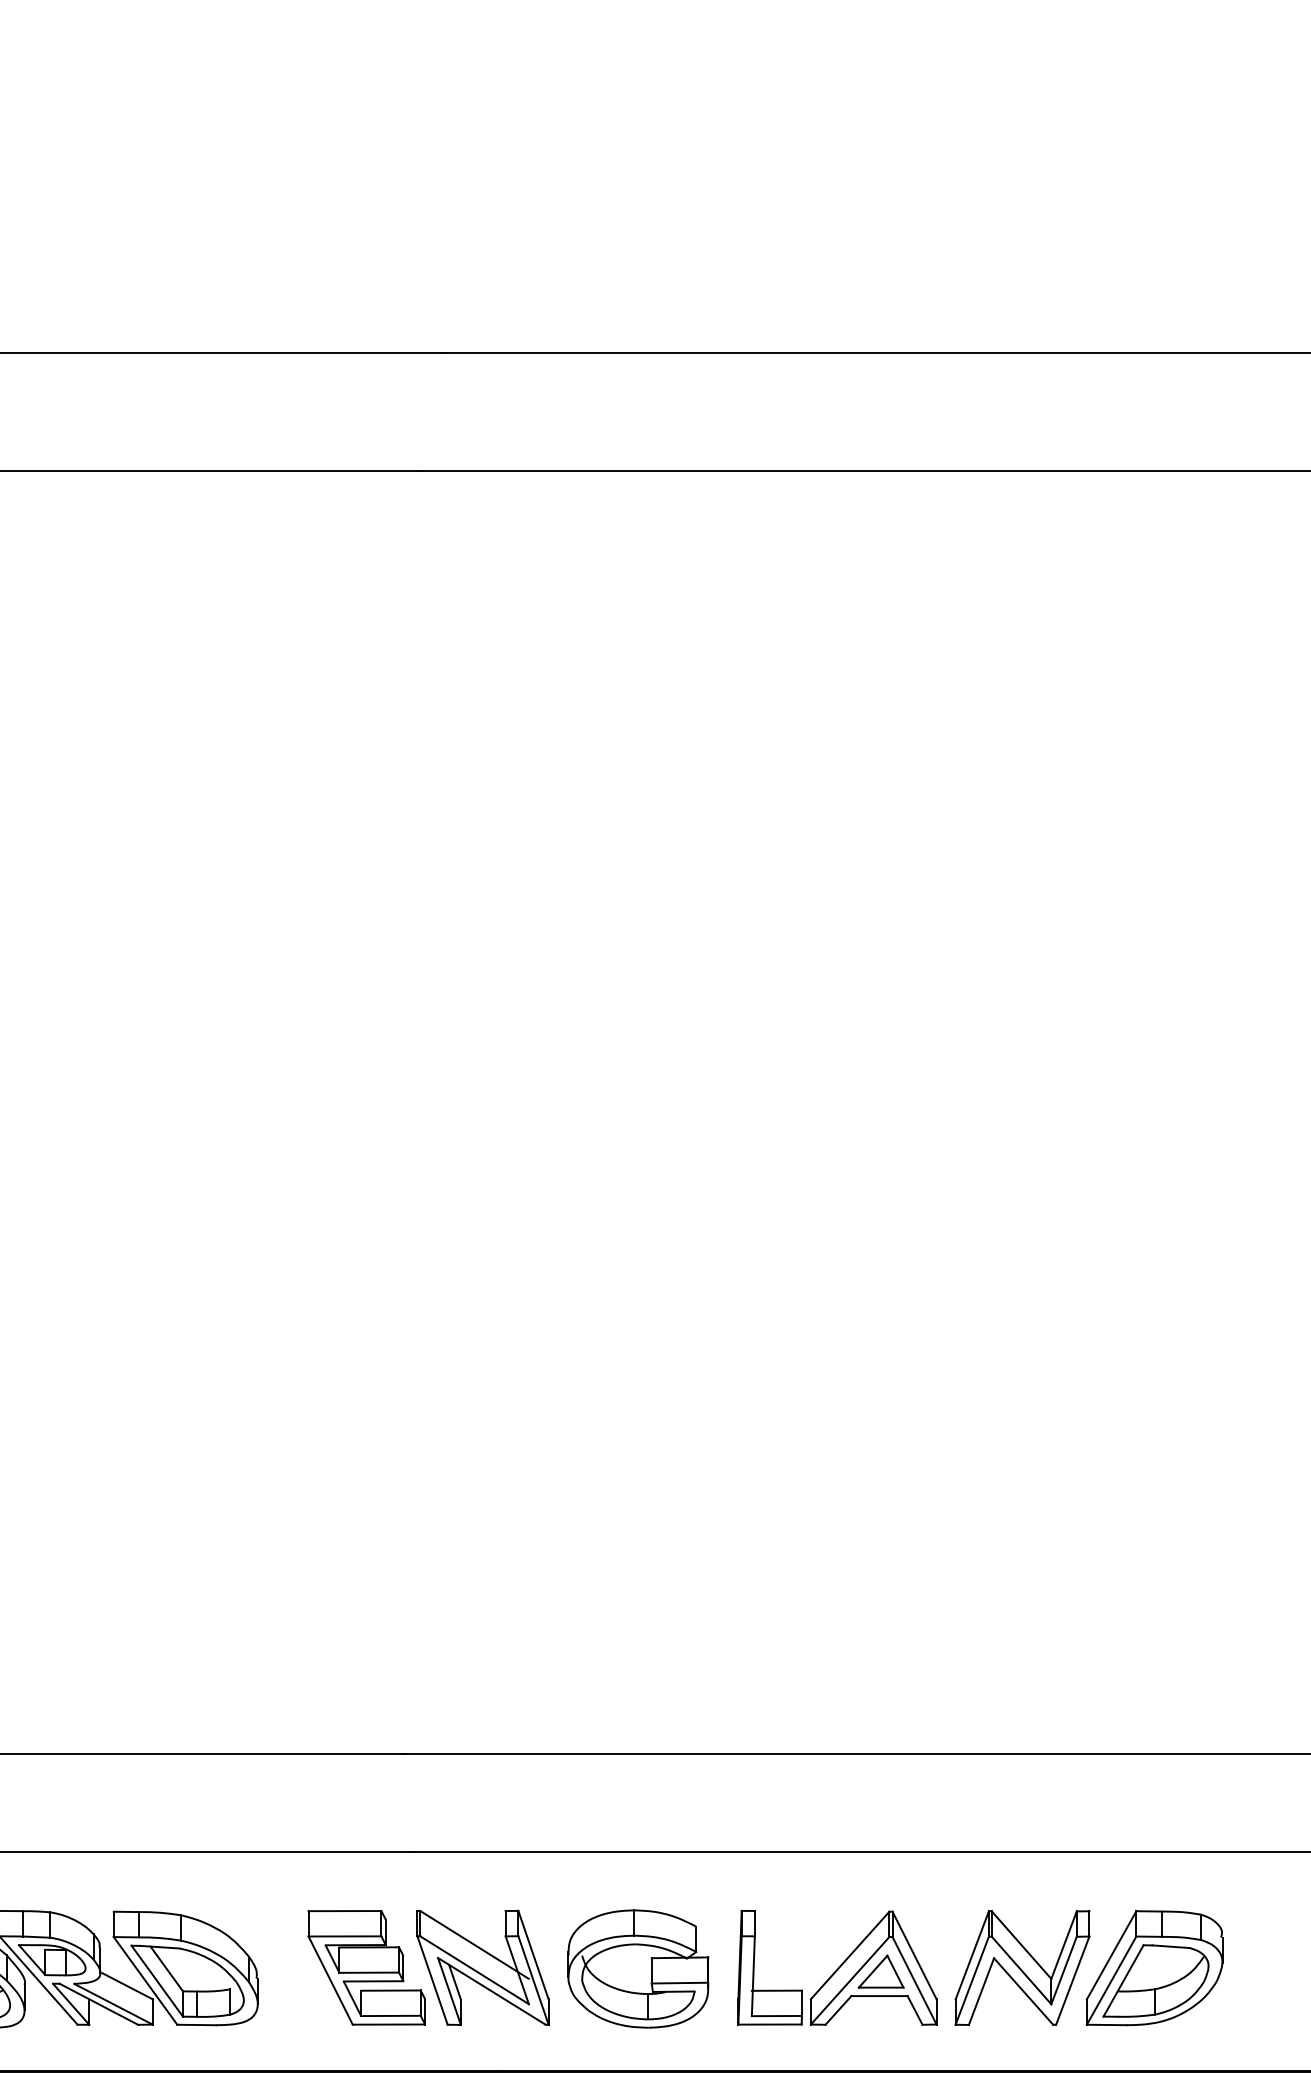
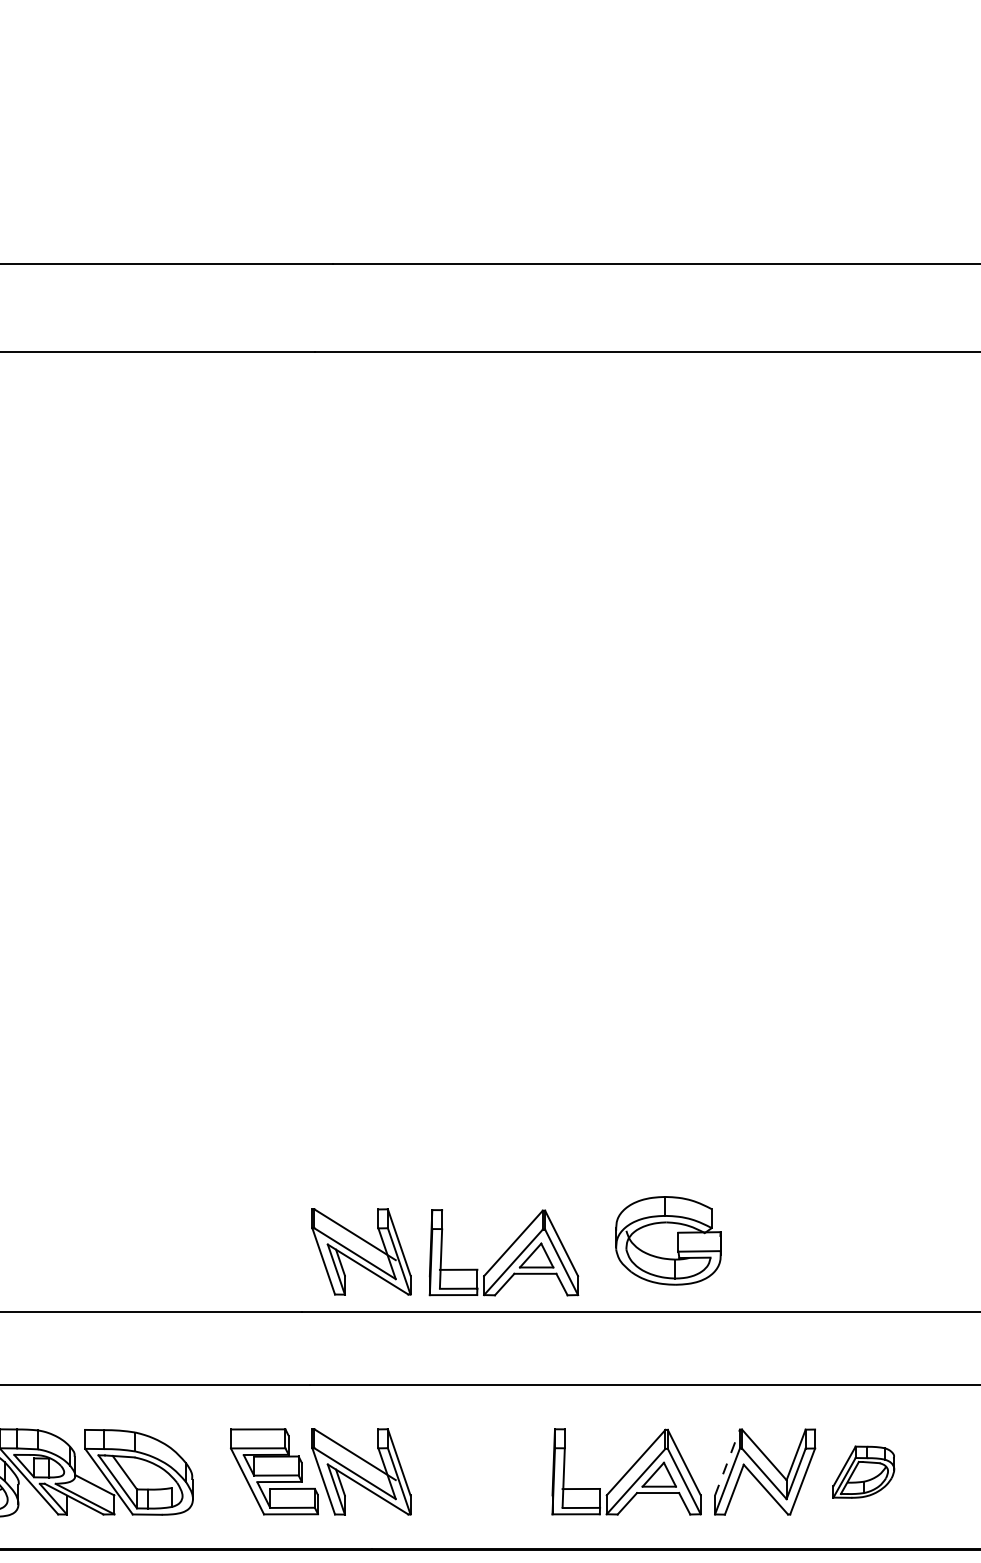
part: (482, 1673) -> (361, 1251), added
part: (673, 1674) -> (503, 1252), added
line: (972, 1954) -> (727, 1461), solid -> dashed
part: (638, 1968) -> (668, 1240), moved
part: (1154, 1968) -> (863, 1472), size x0.6

